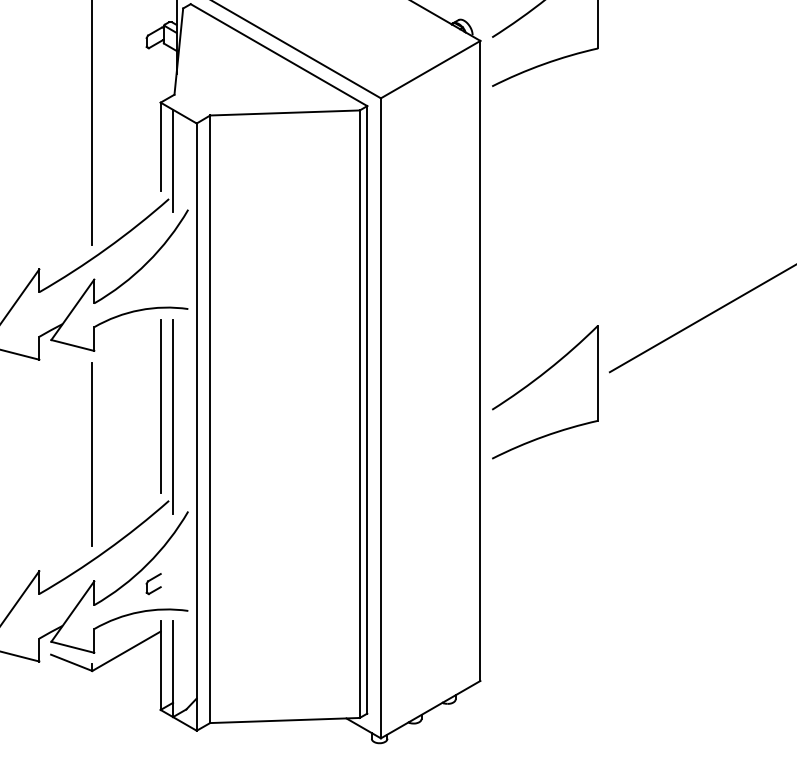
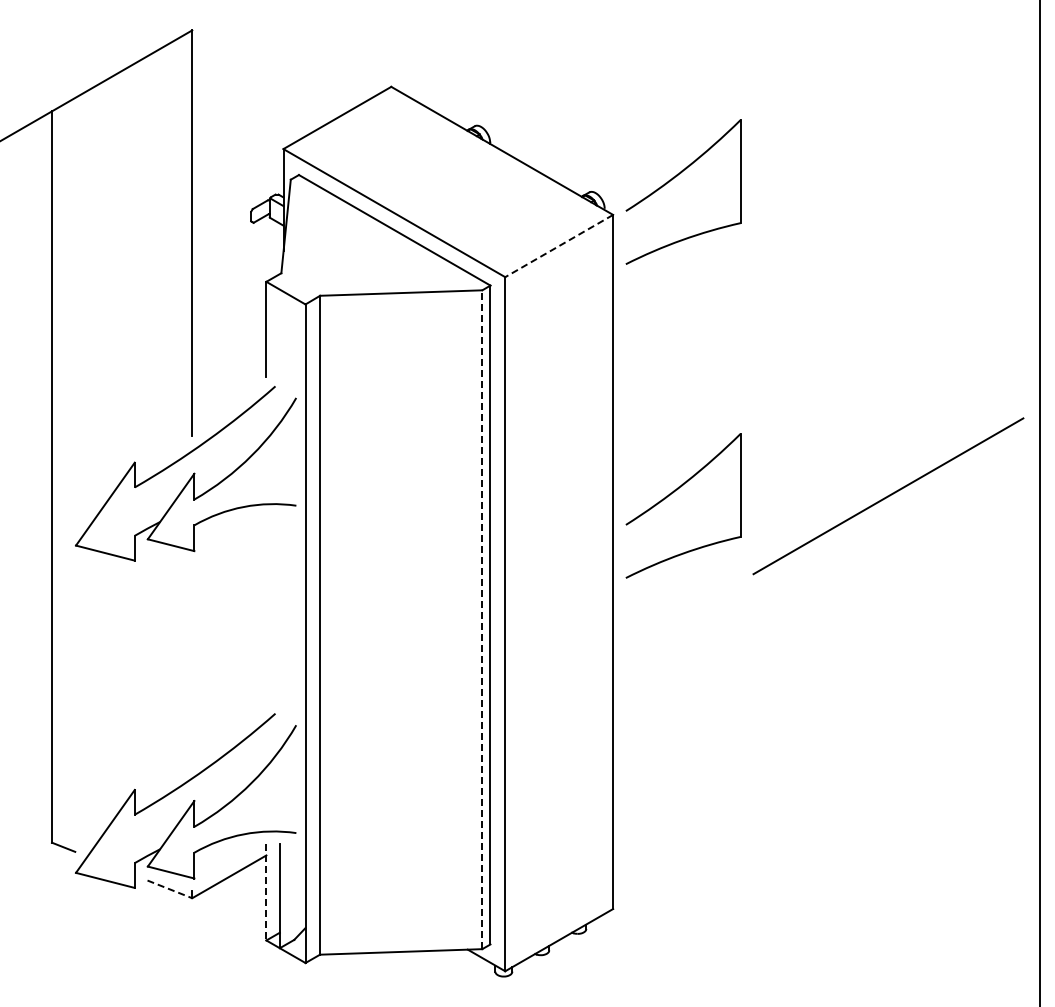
line: (430, 70) -> (558, 246), solid -> dashed
line: (172, 160) -> (279, 344), removed
part: (536, 380) -> (673, 493), moved
line: (160, 405) -> (266, 610), removed
line: (359, 413) -> (482, 619), solid -> dashed
line: (172, 416) -> (279, 622), removed
line: (92, 454) -> (192, 663), removed
part: (153, 583) -> (258, 803), removed
line: (72, 662) -> (170, 889), solid -> dashed
line: (160, 665) -> (266, 892), solid -> dashed

